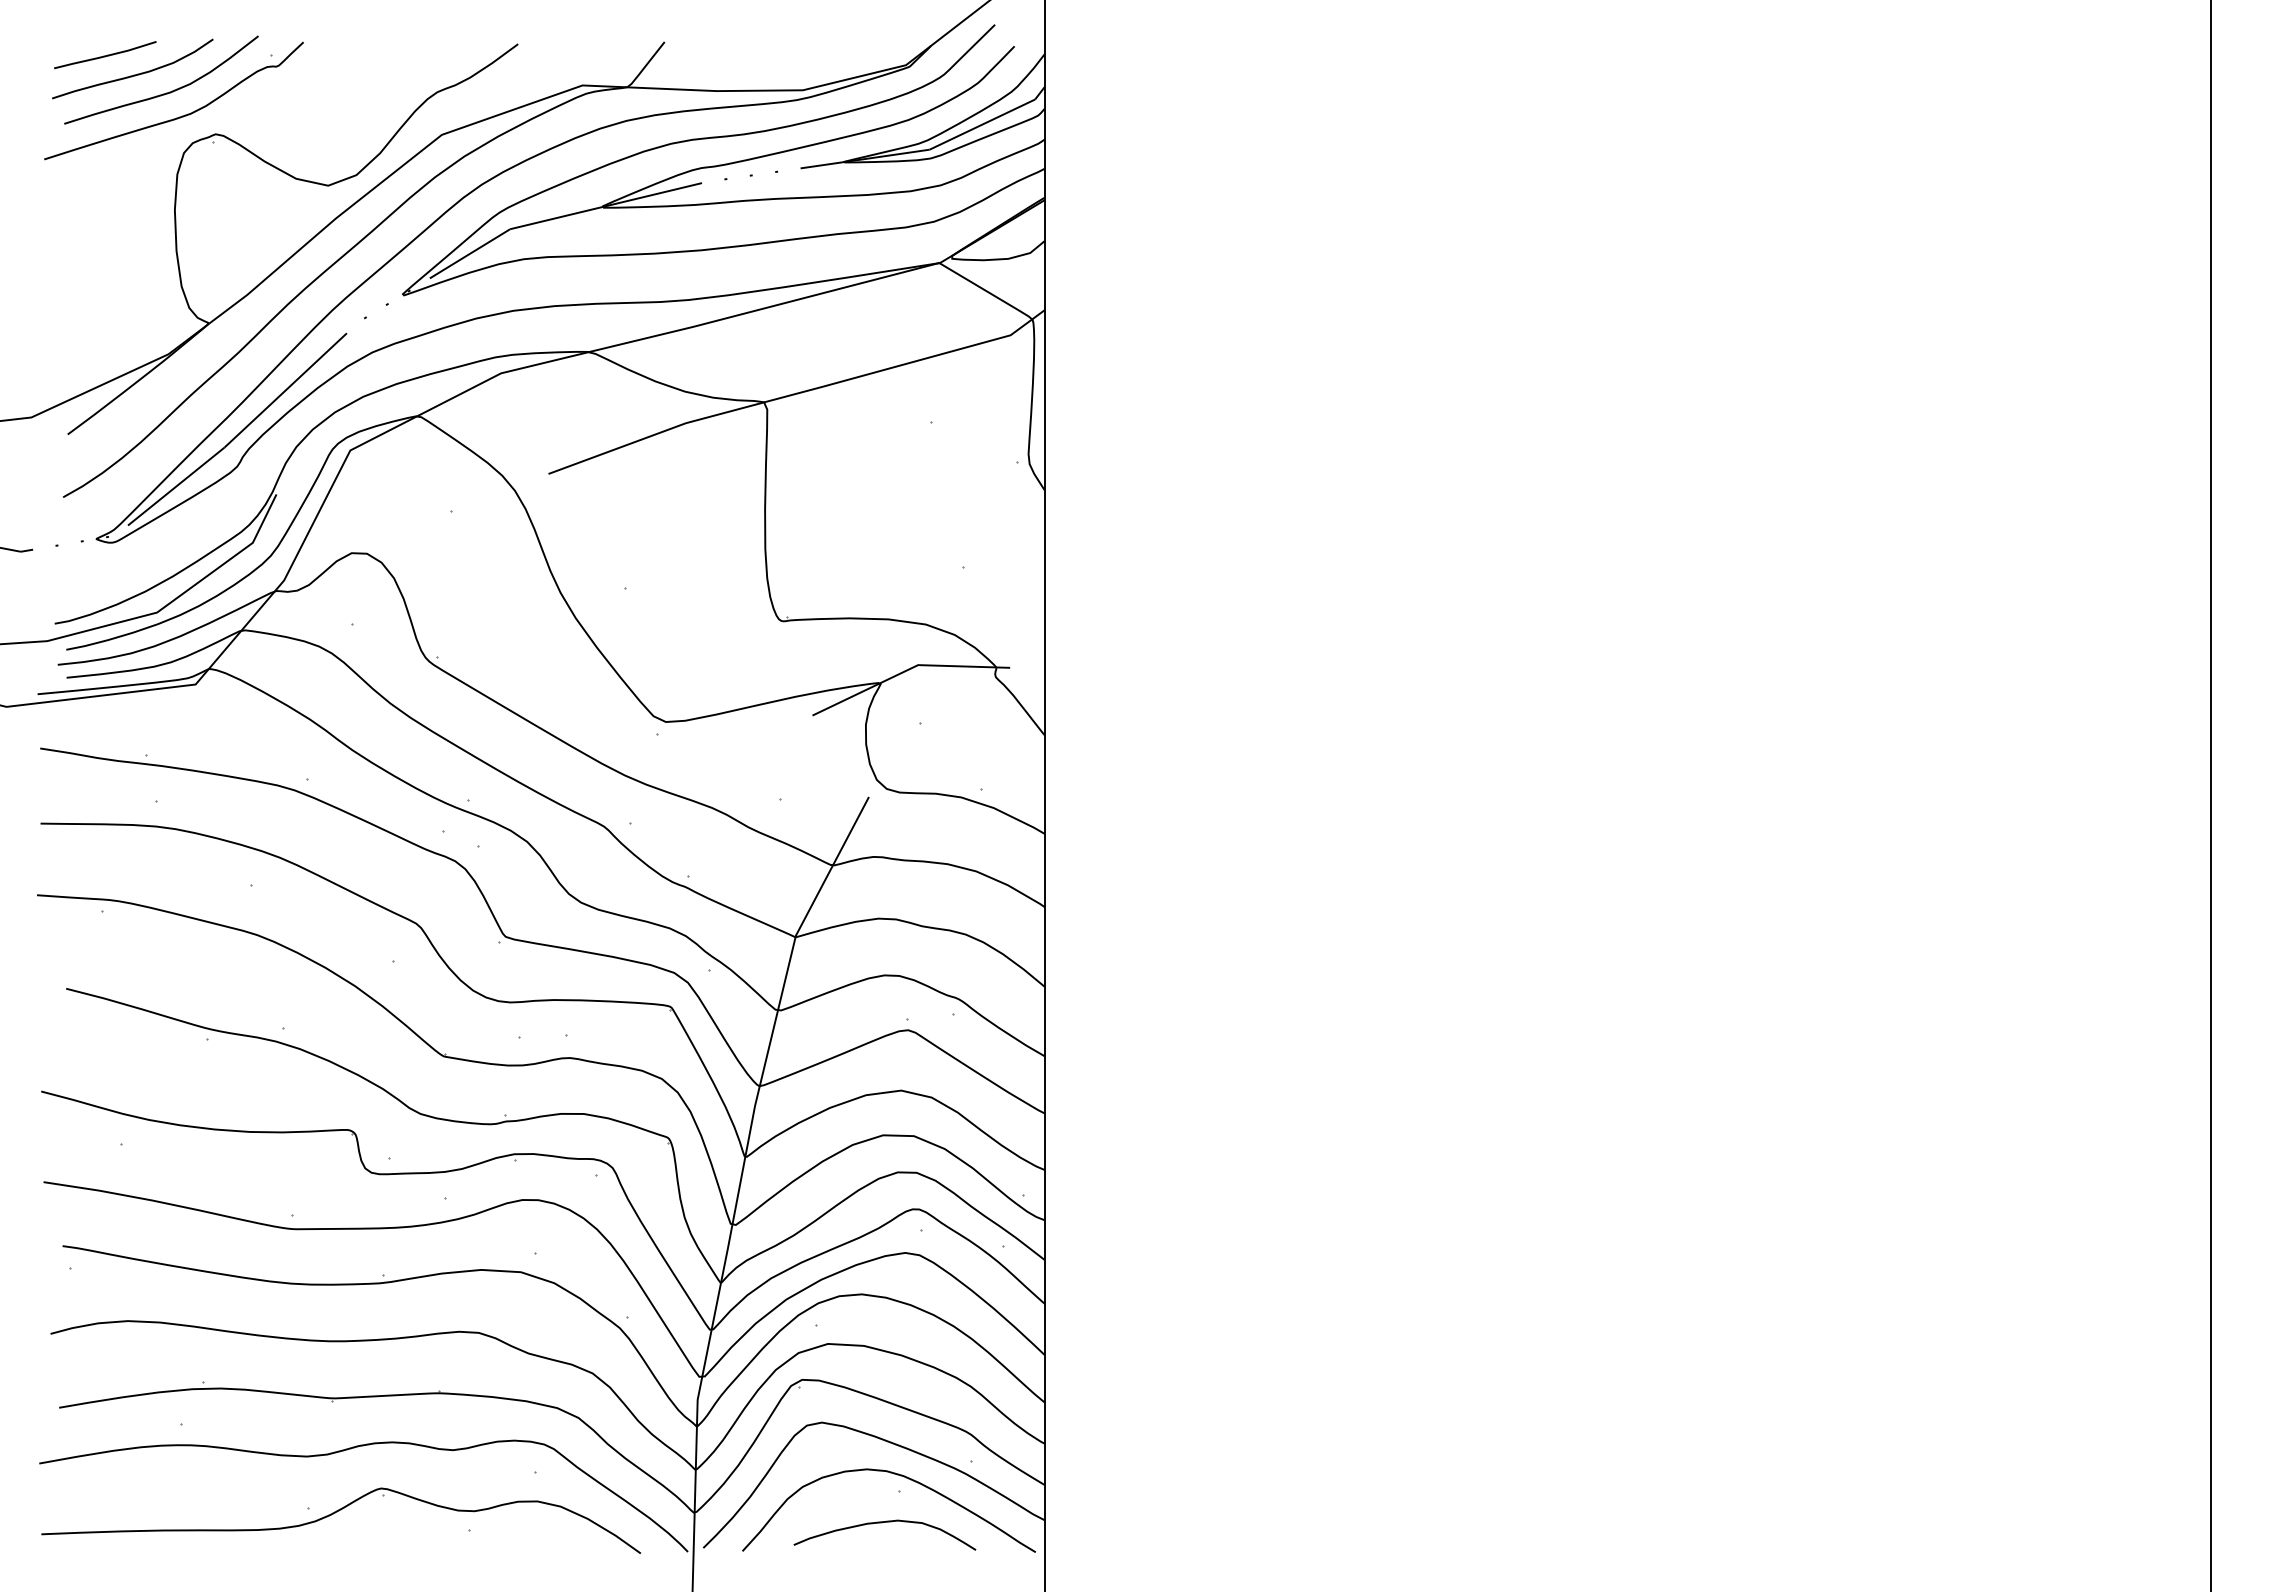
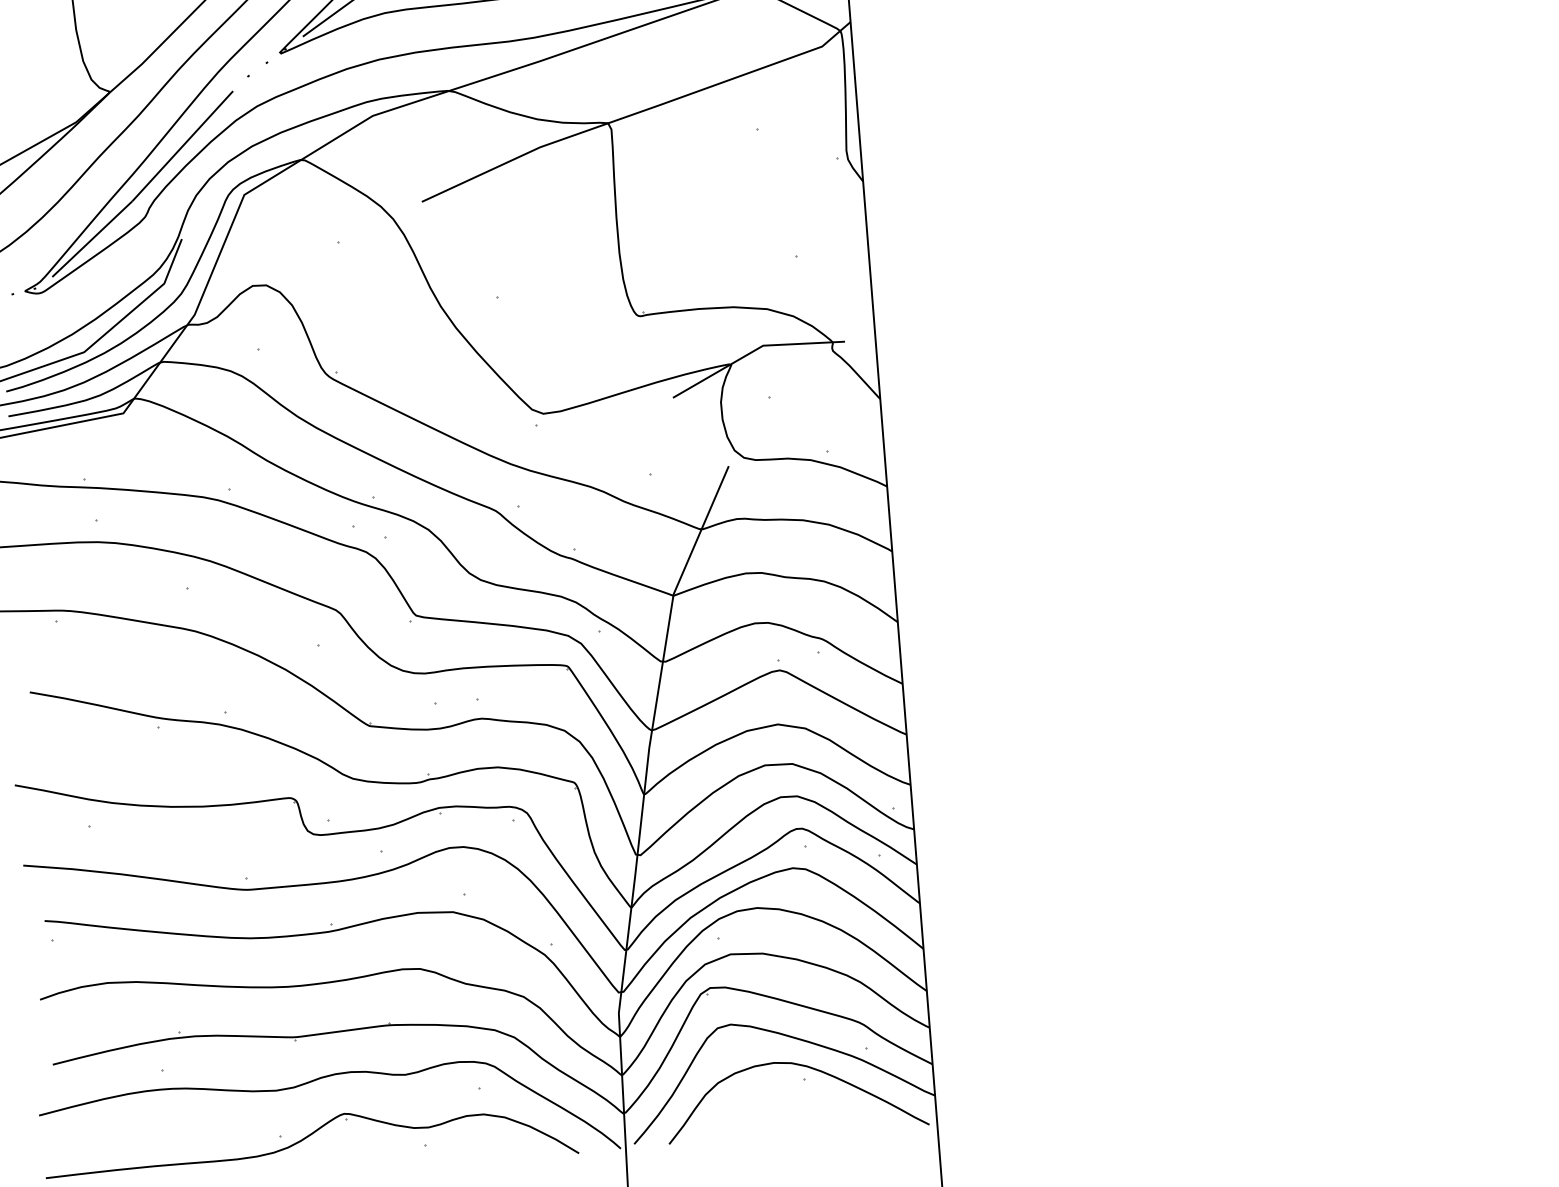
curve: (882, 1523) -> (791, 1109), removed

